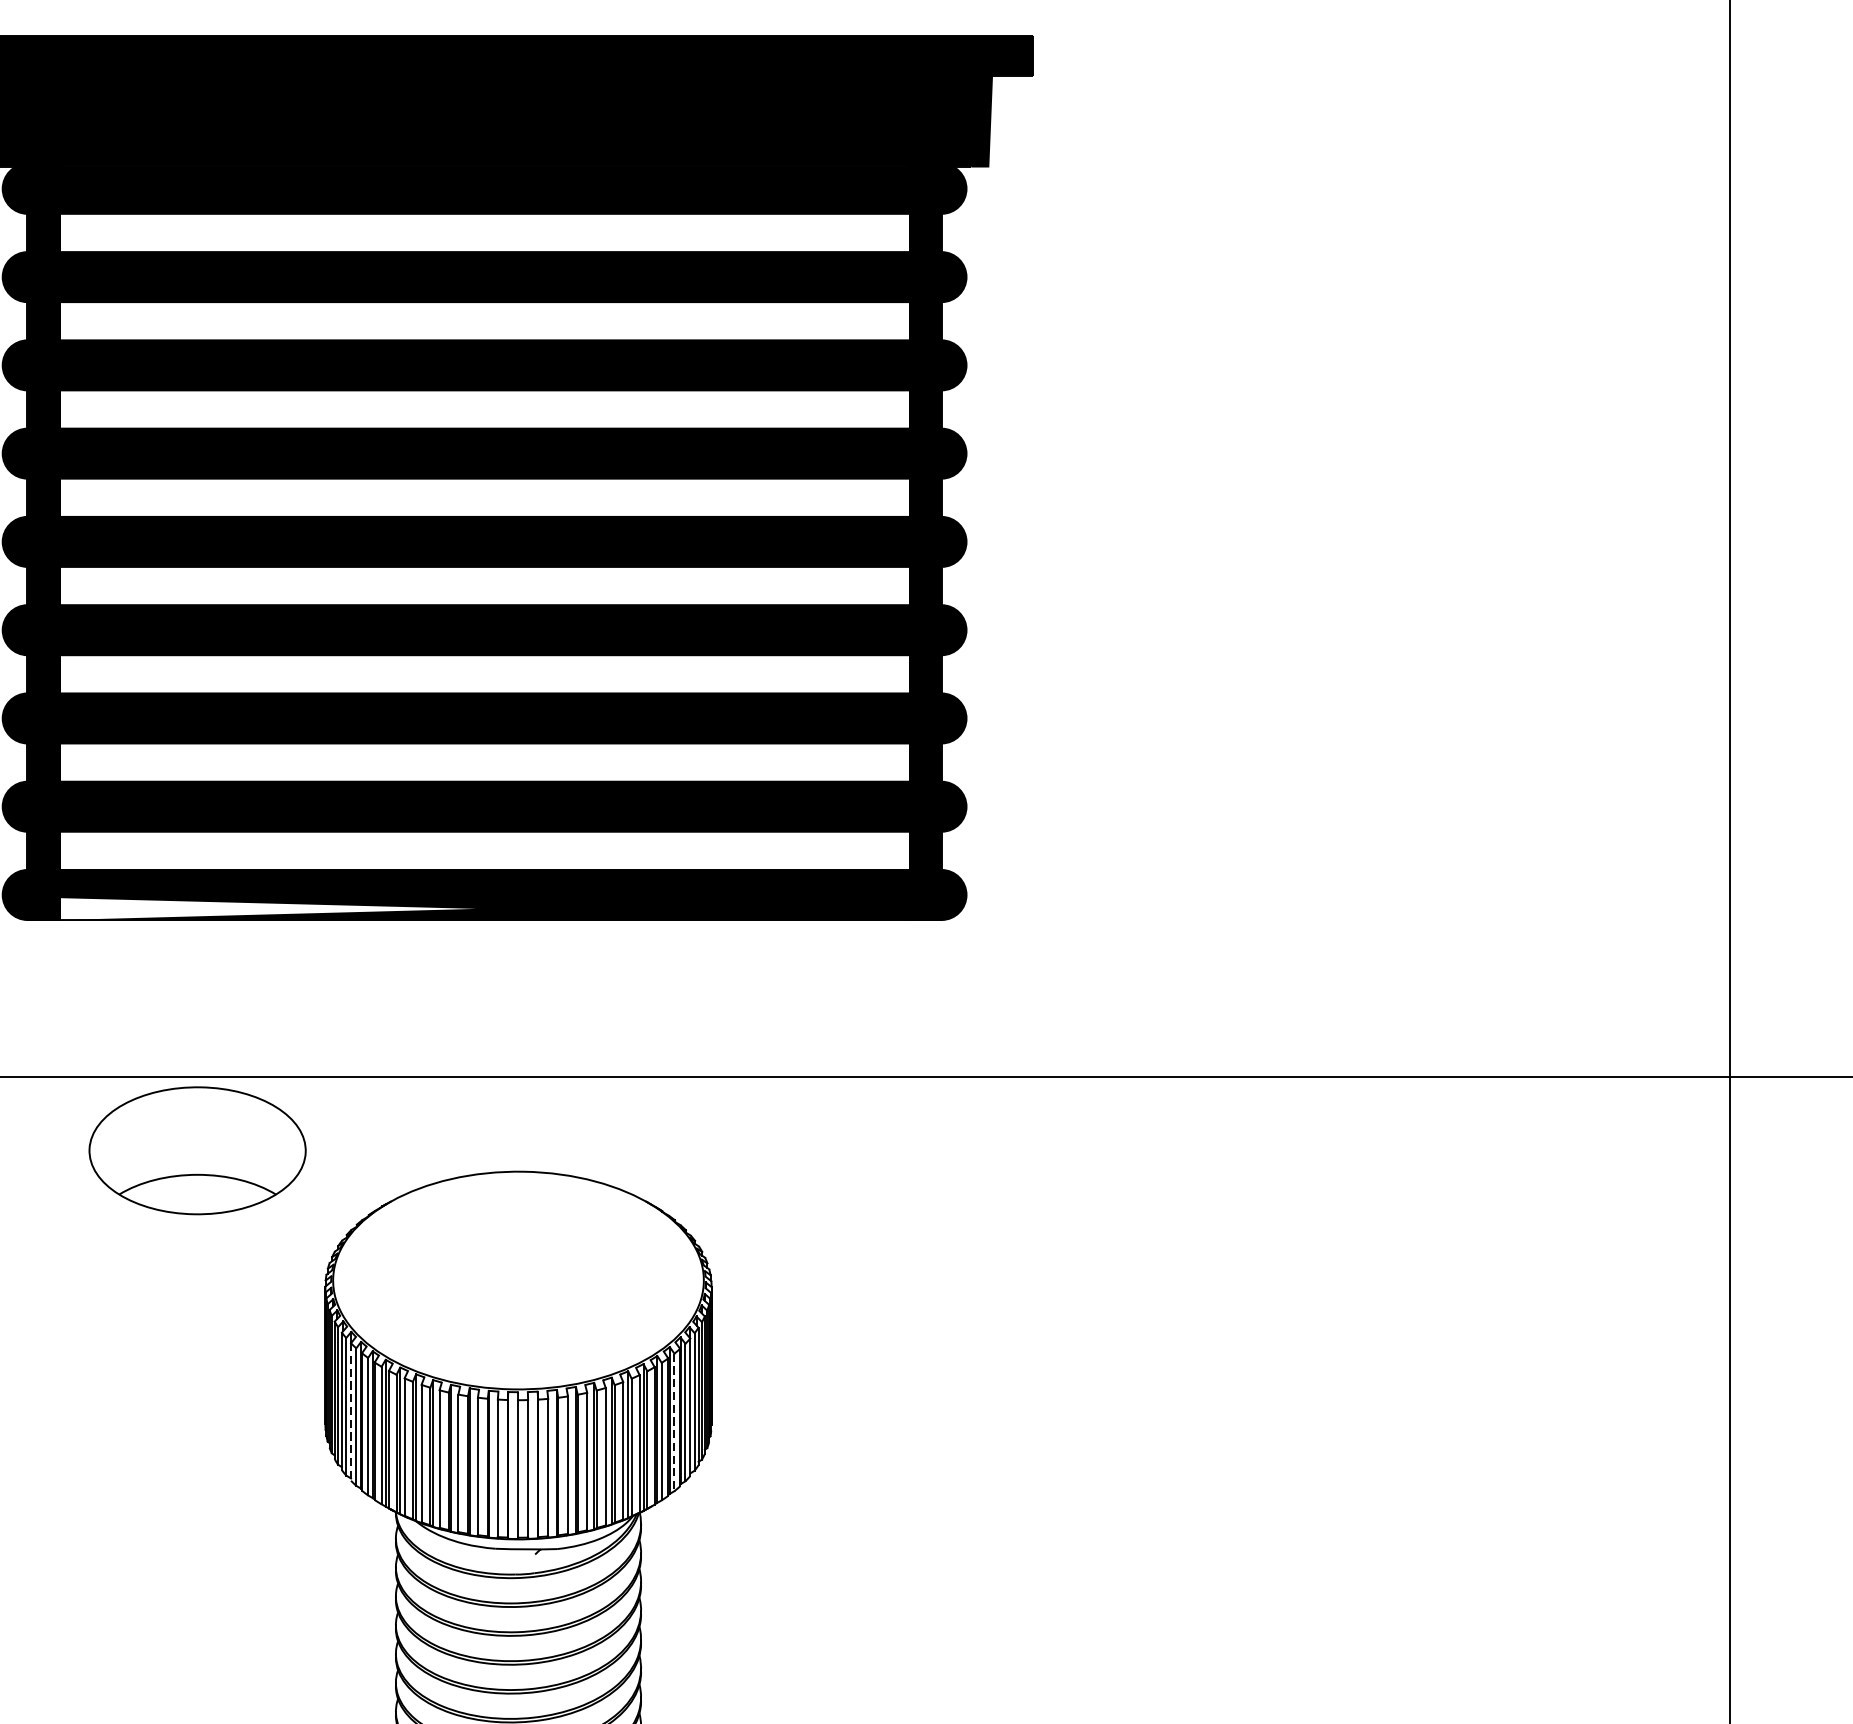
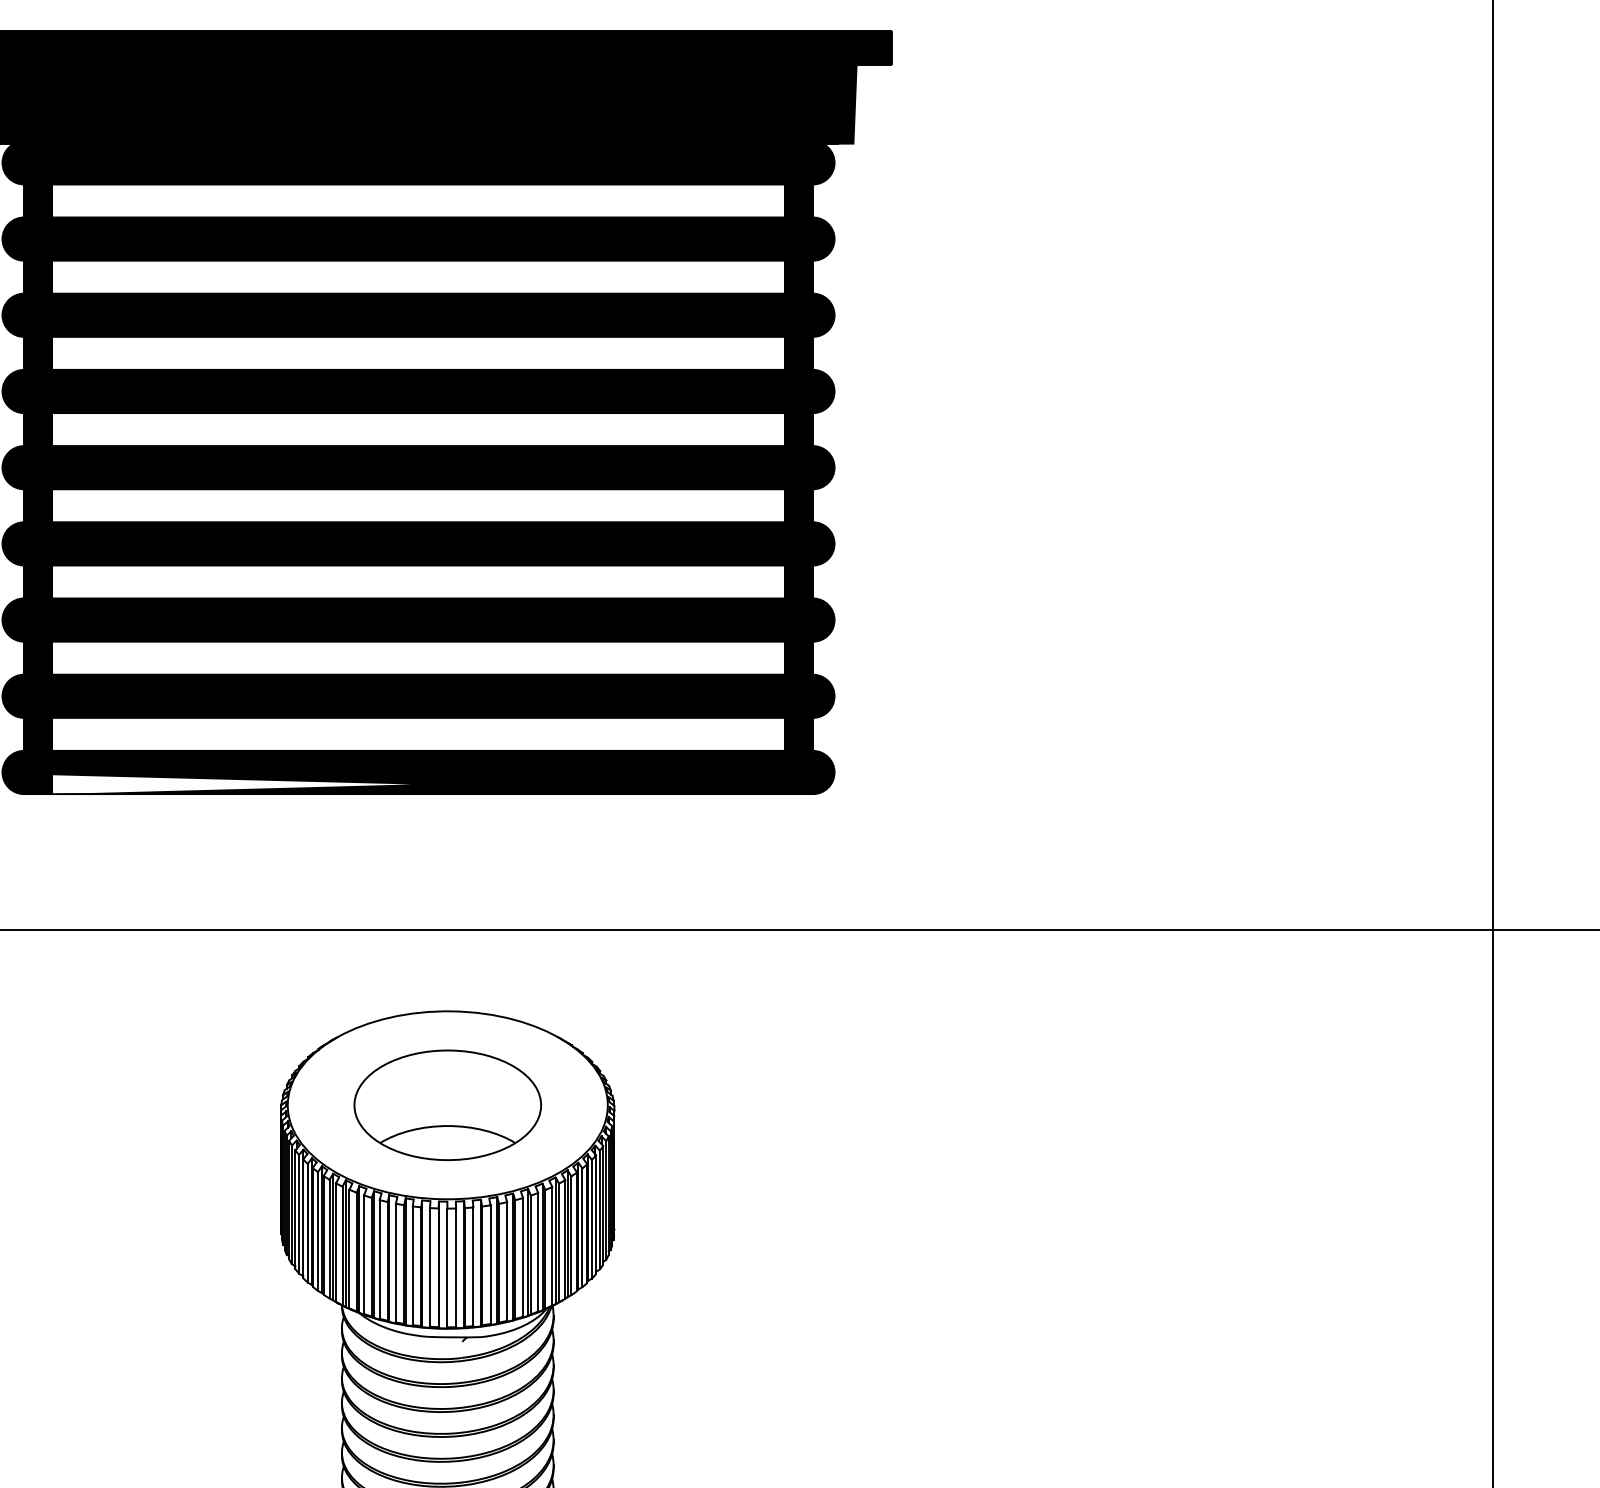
part: (197, 1149) -> (447, 1104), moved
line: (351, 1412) -> (303, 1219), dashed -> solid
line: (674, 1423) -> (582, 1228), dashed -> solid

